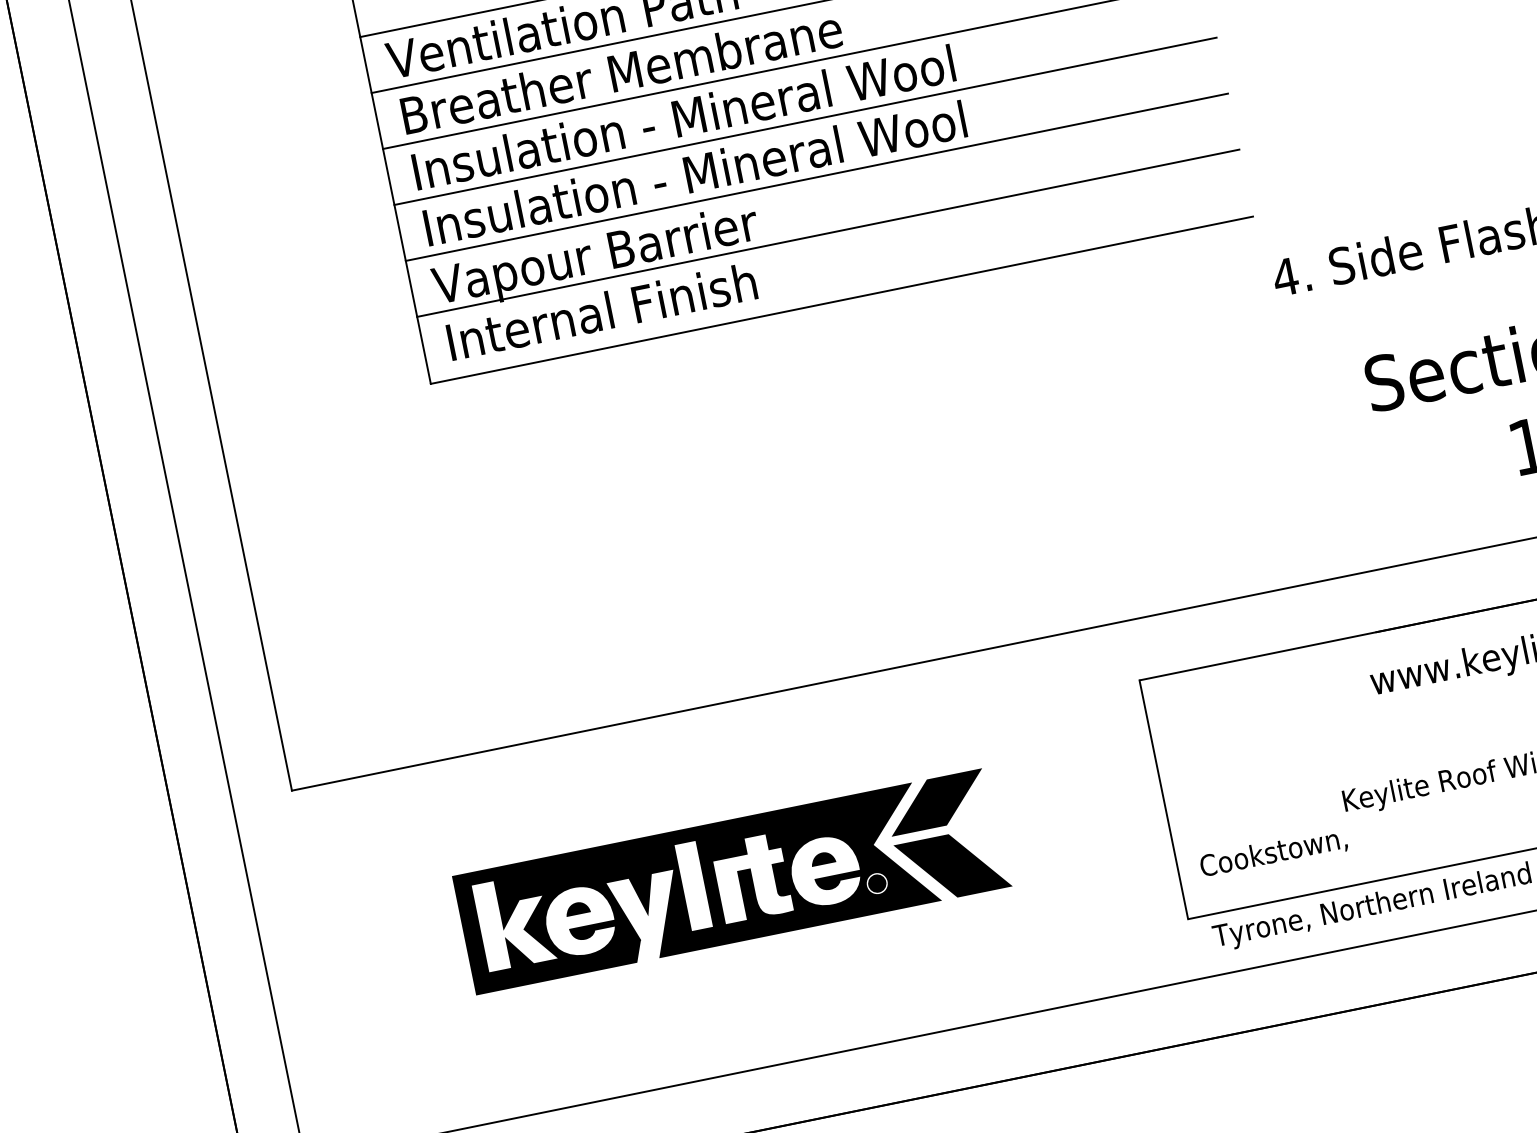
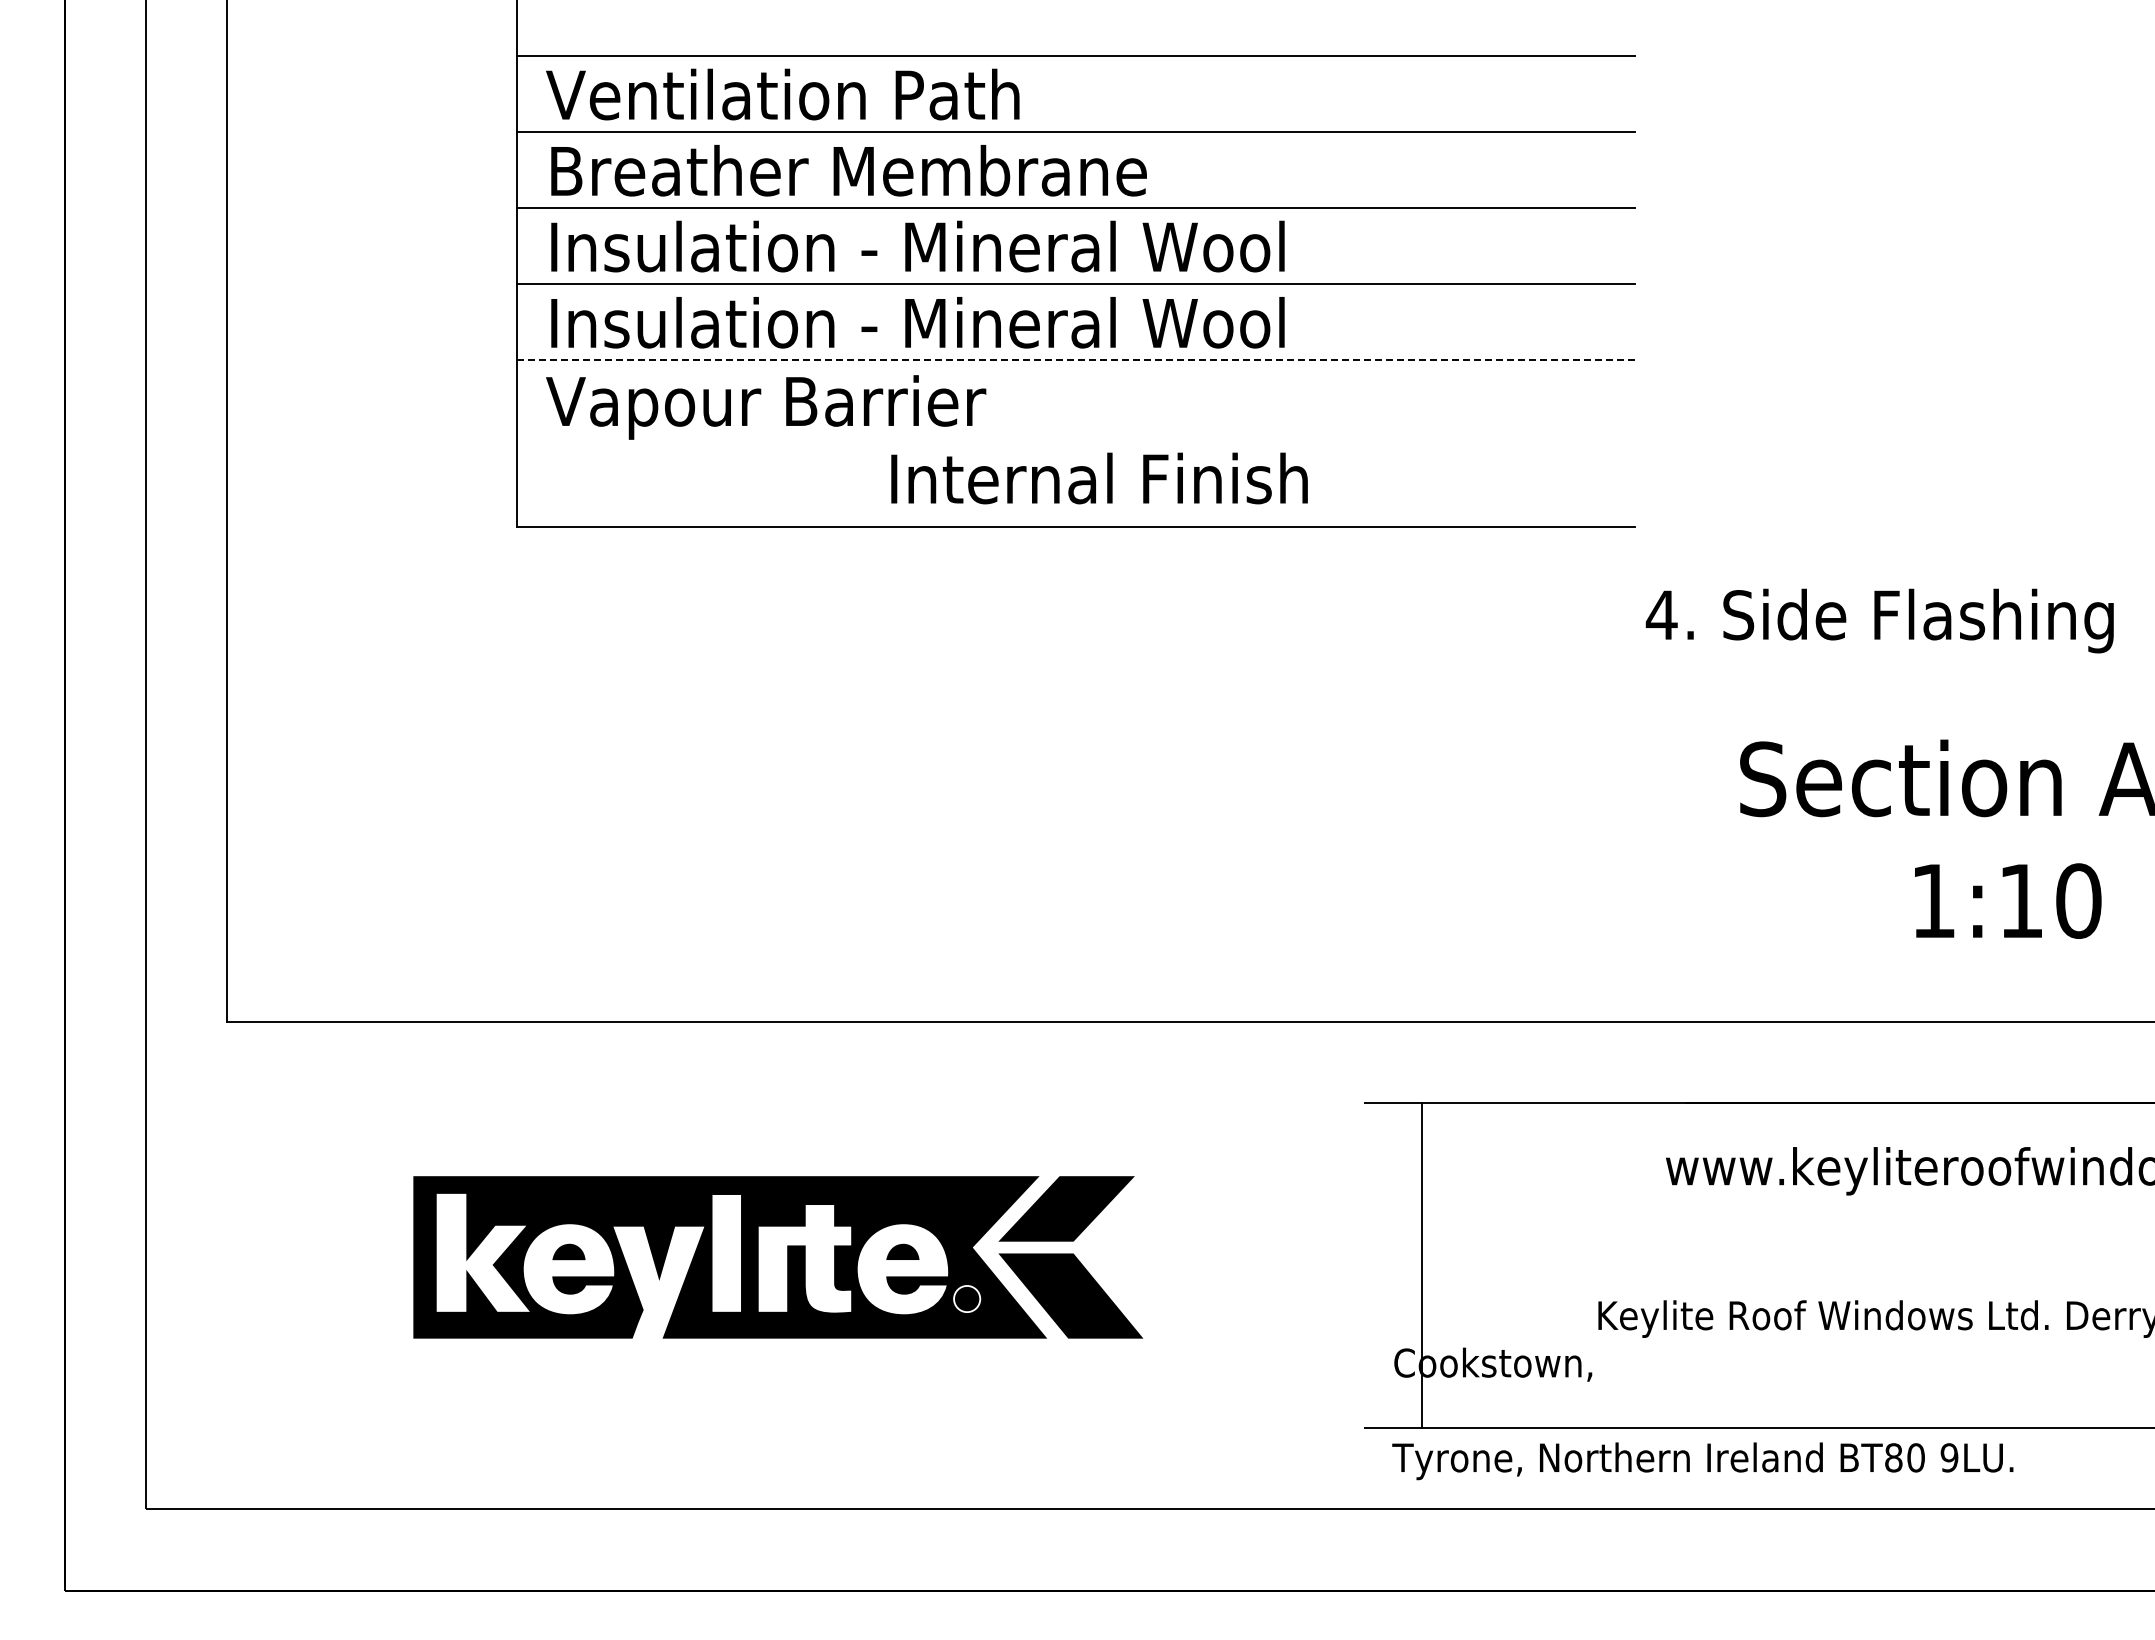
line: (817, 177) -> (1076, 360), solid -> dashed
line: (827, 233) -> (1075, 436), removed
text: (601, 311) -> (1099, 478), moved
line: (1163, 799) -> (1421, 1265), moved

